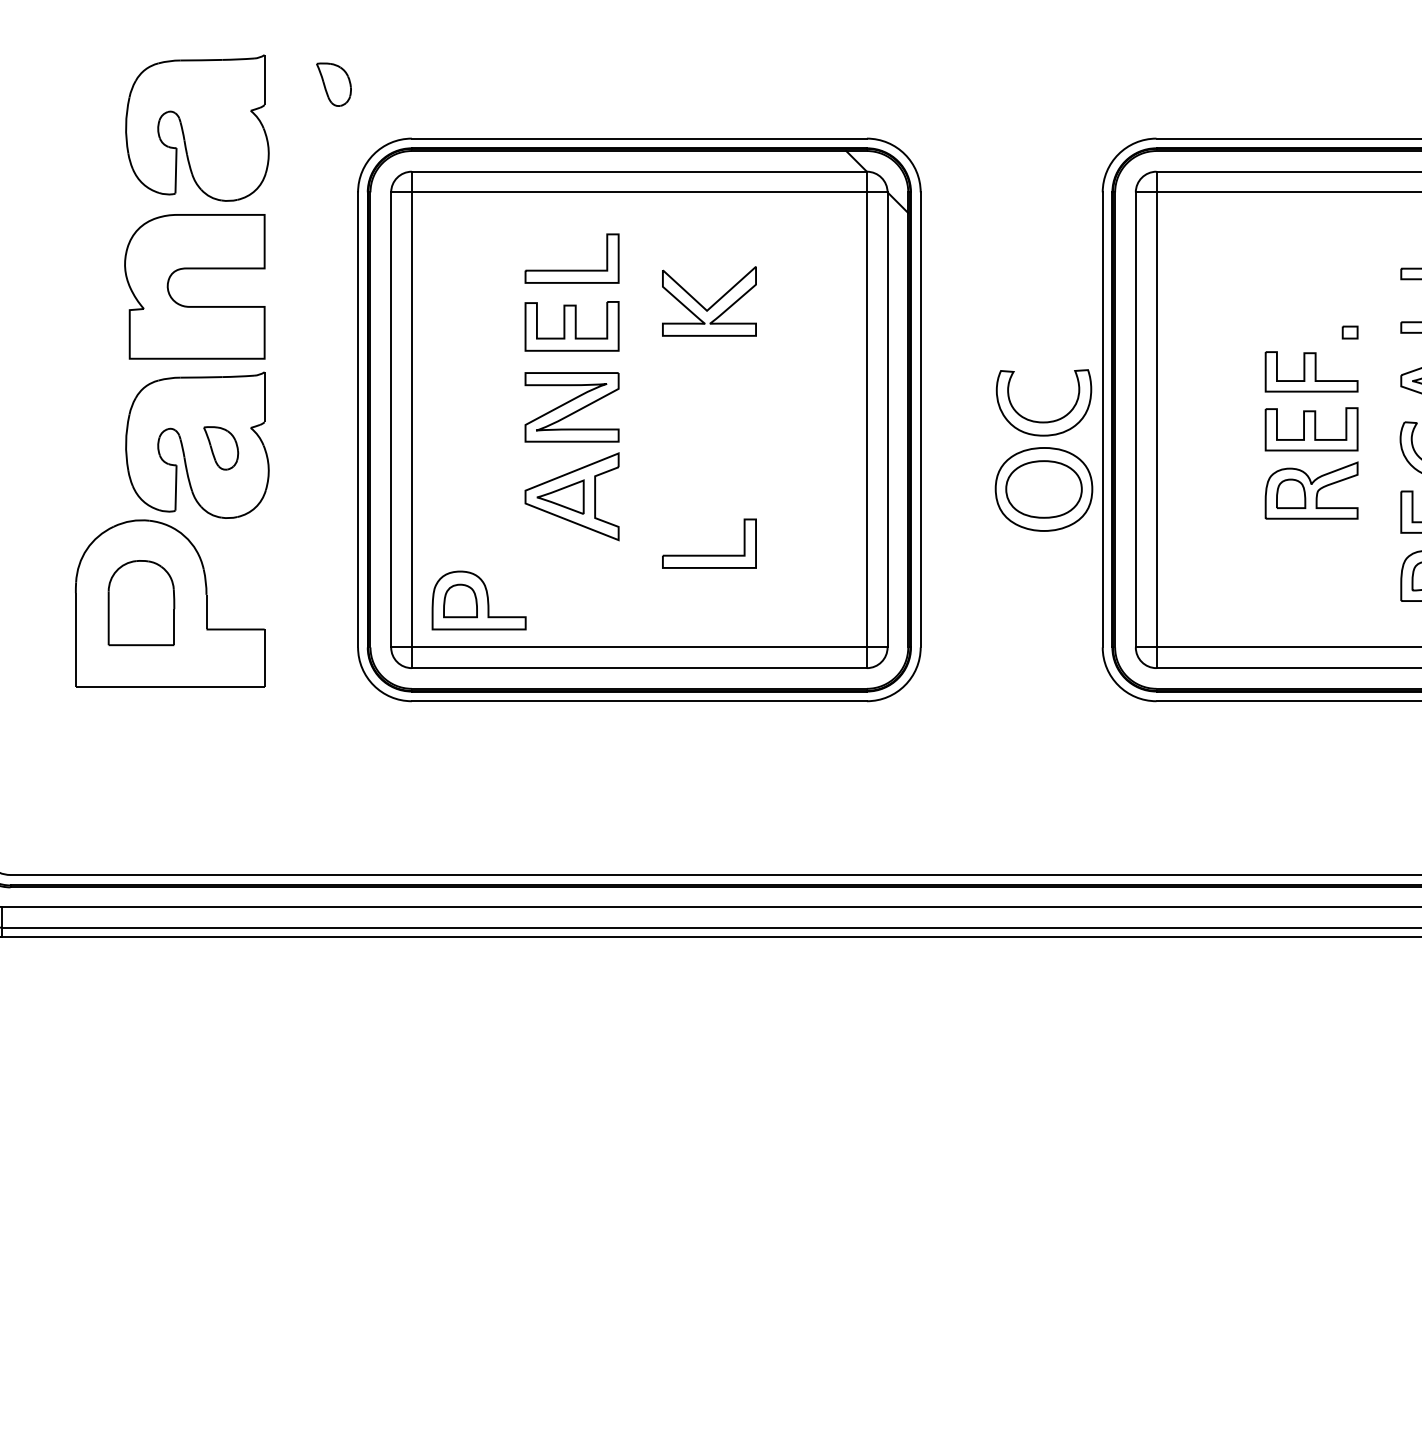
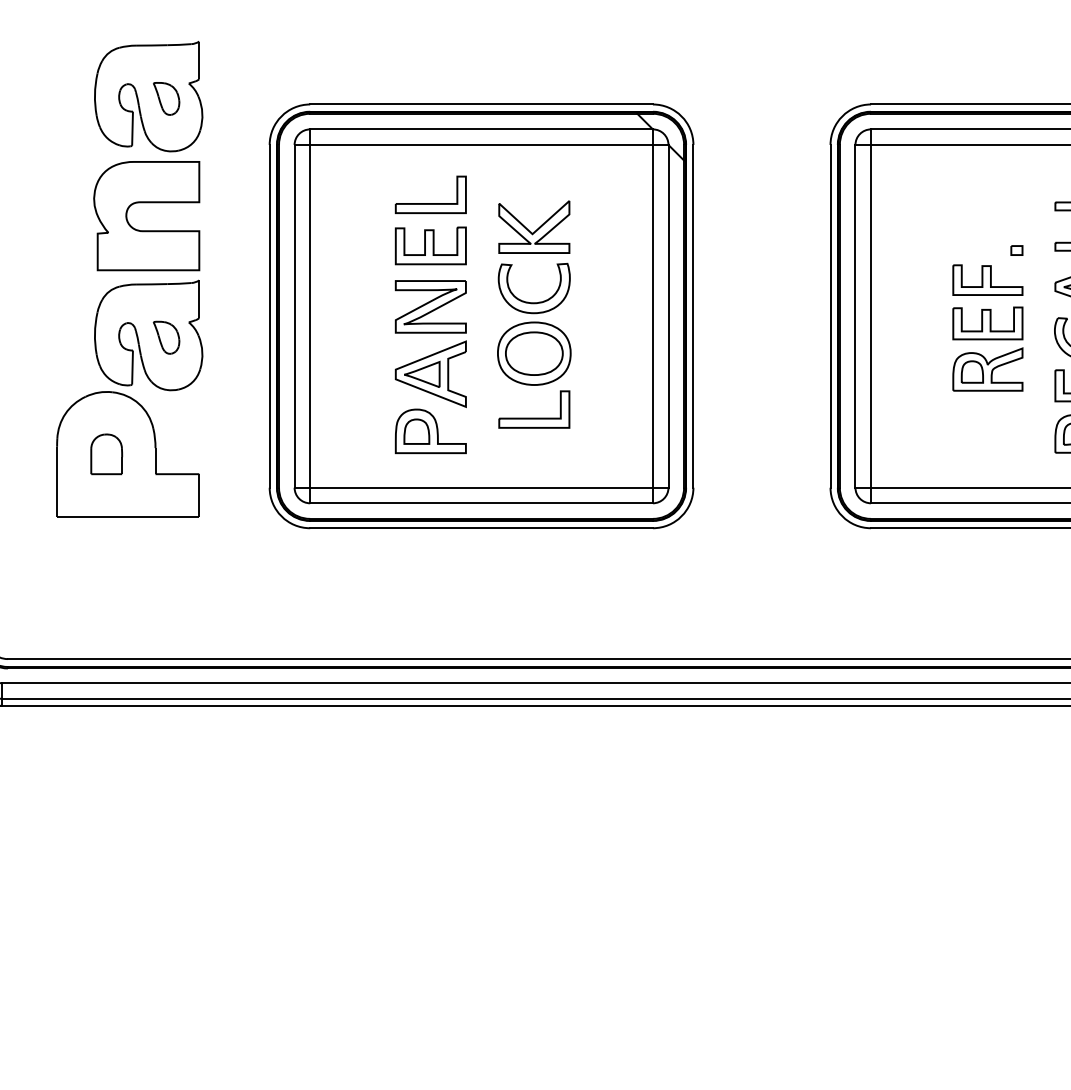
part: (333, 84) -> (166, 98), moved
part: (1044, 449) -> (534, 323), moved
part: (478, 600) -> (430, 431), moved
part: (141, 603) -> (106, 454), size x0.62

